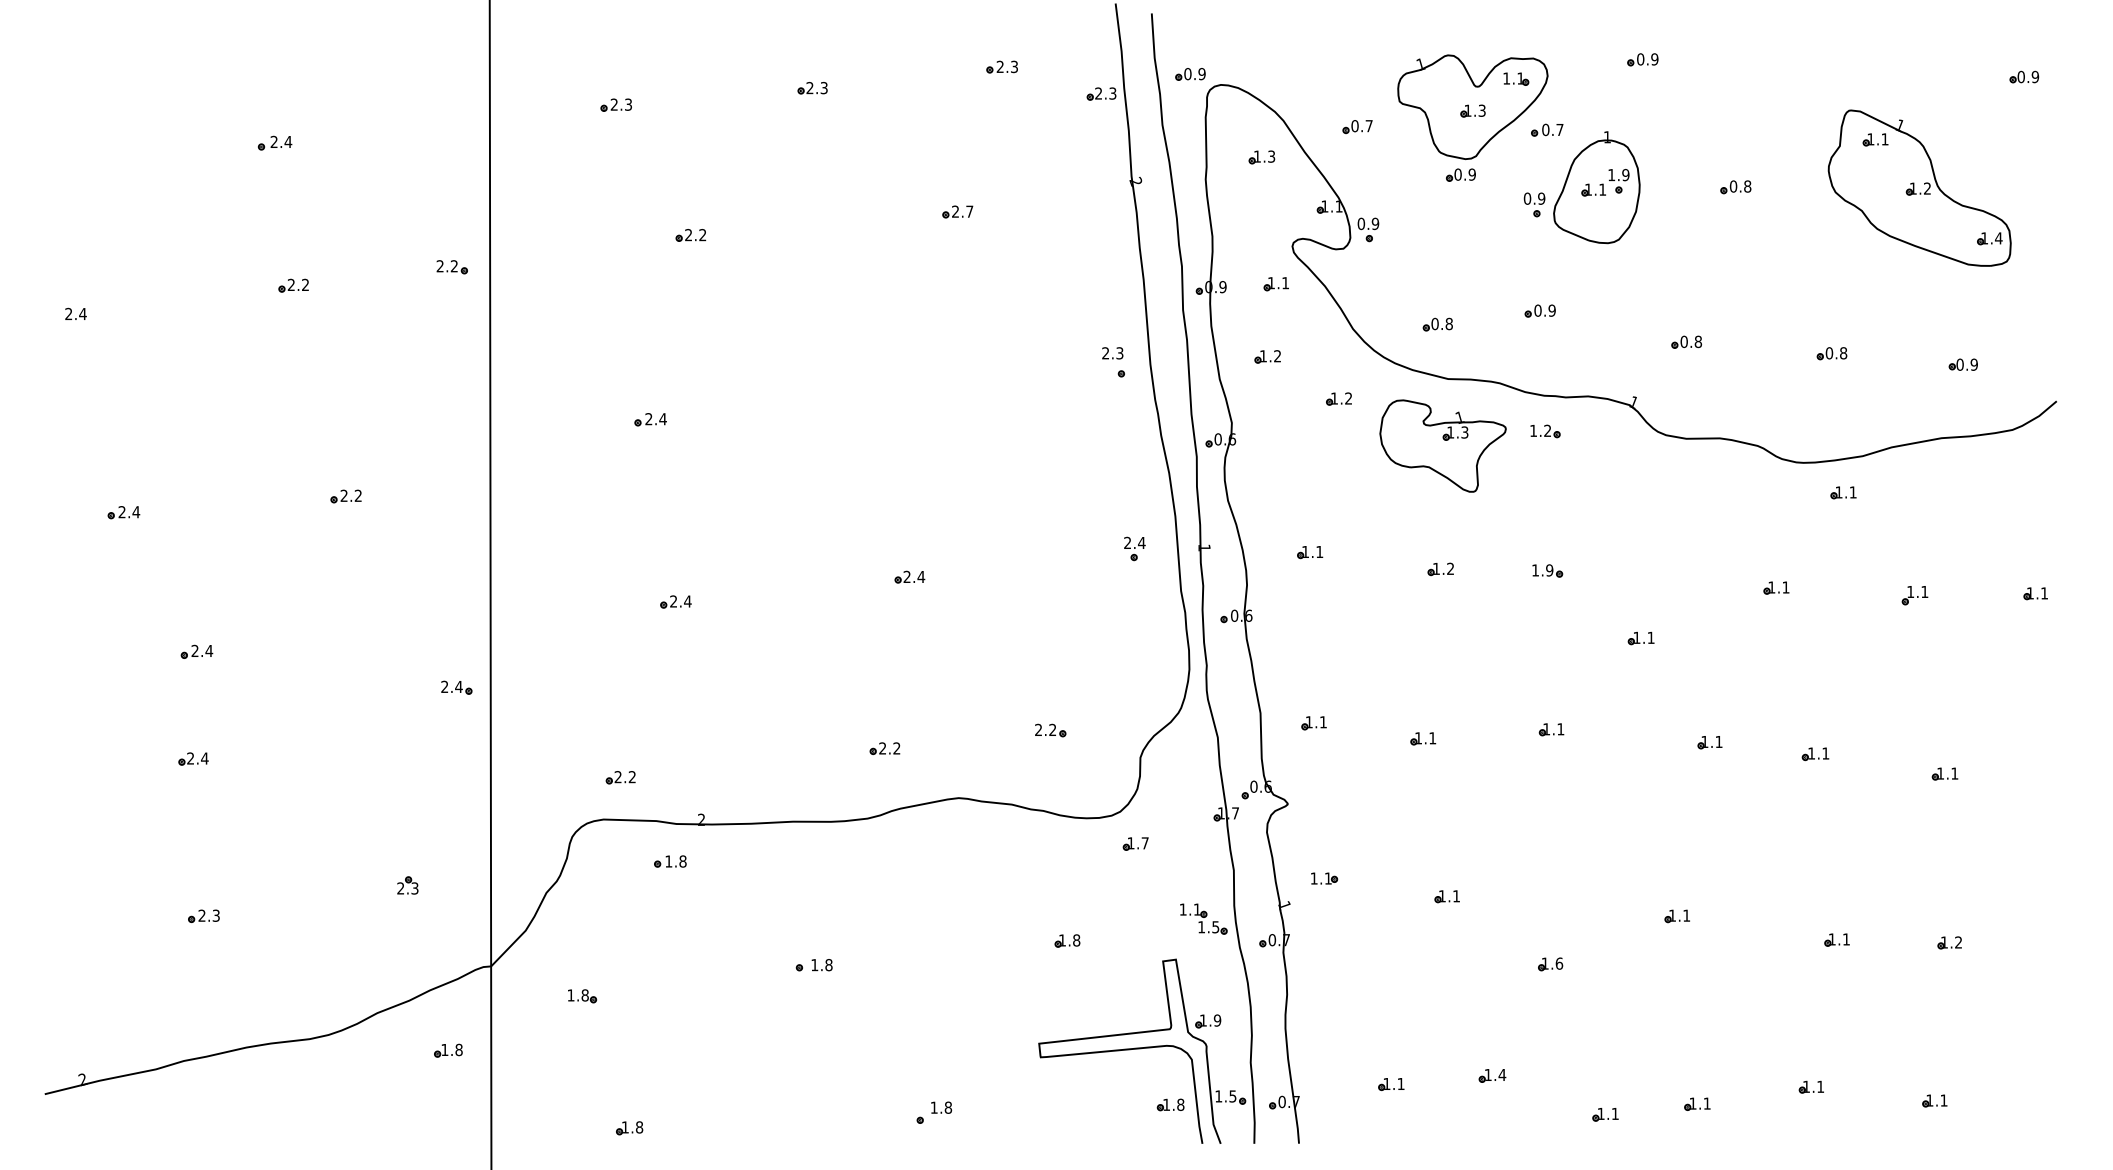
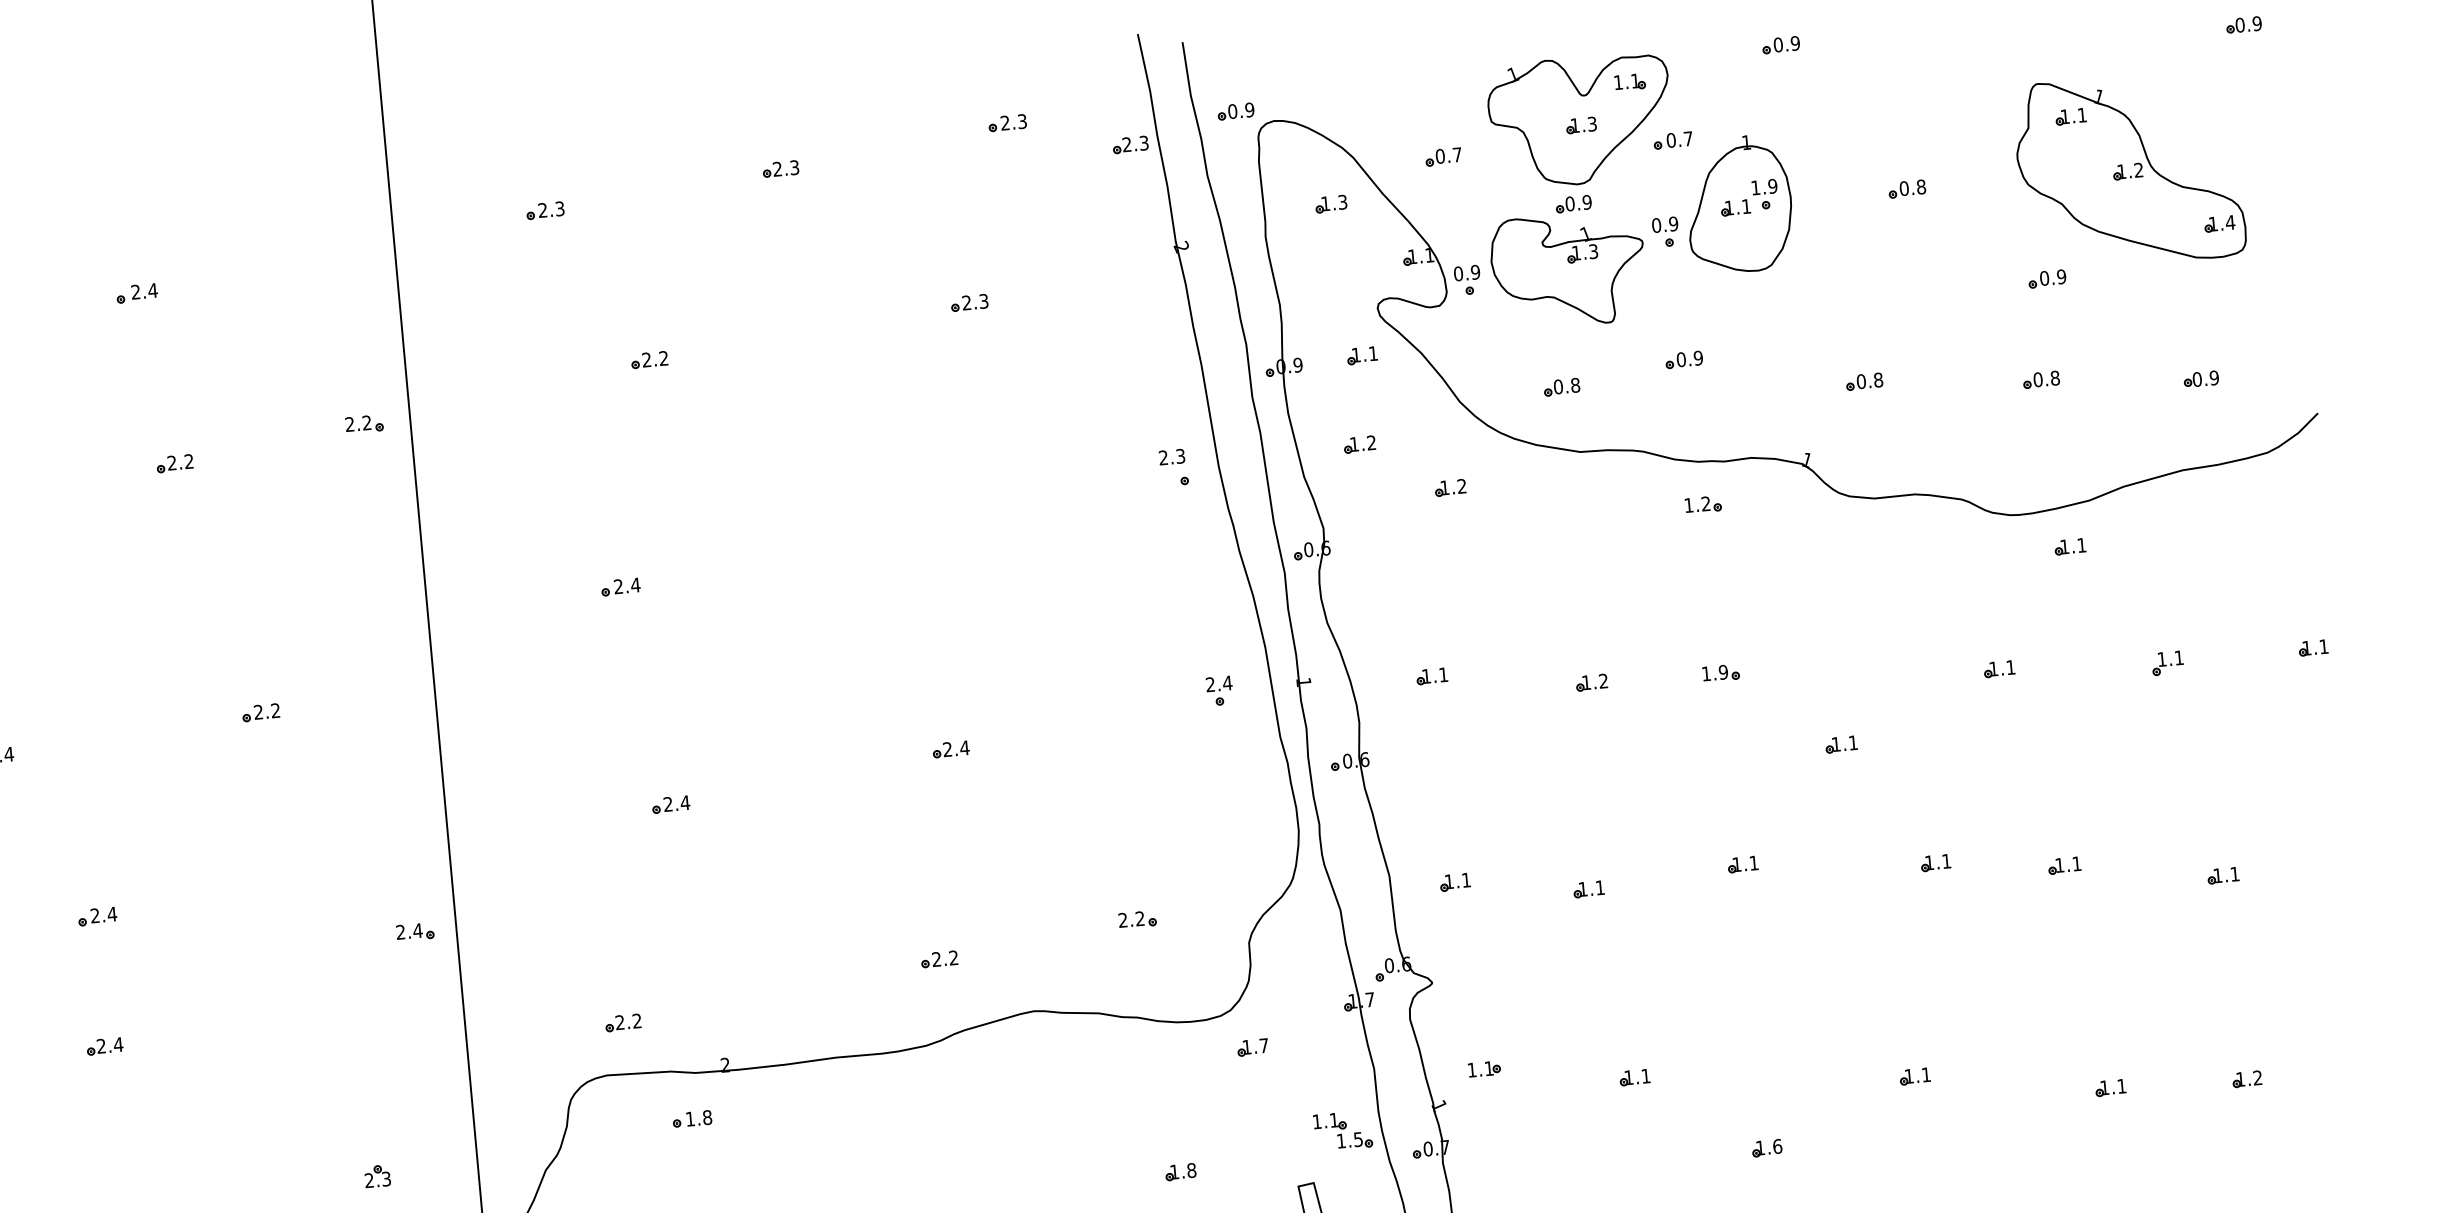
text: (969, 211) -> (983, 301), 2.7 -> 2.3
part: (1843, 271) -> (2046, 279), added
part: (1442, 445) -> (1567, 269), moved

